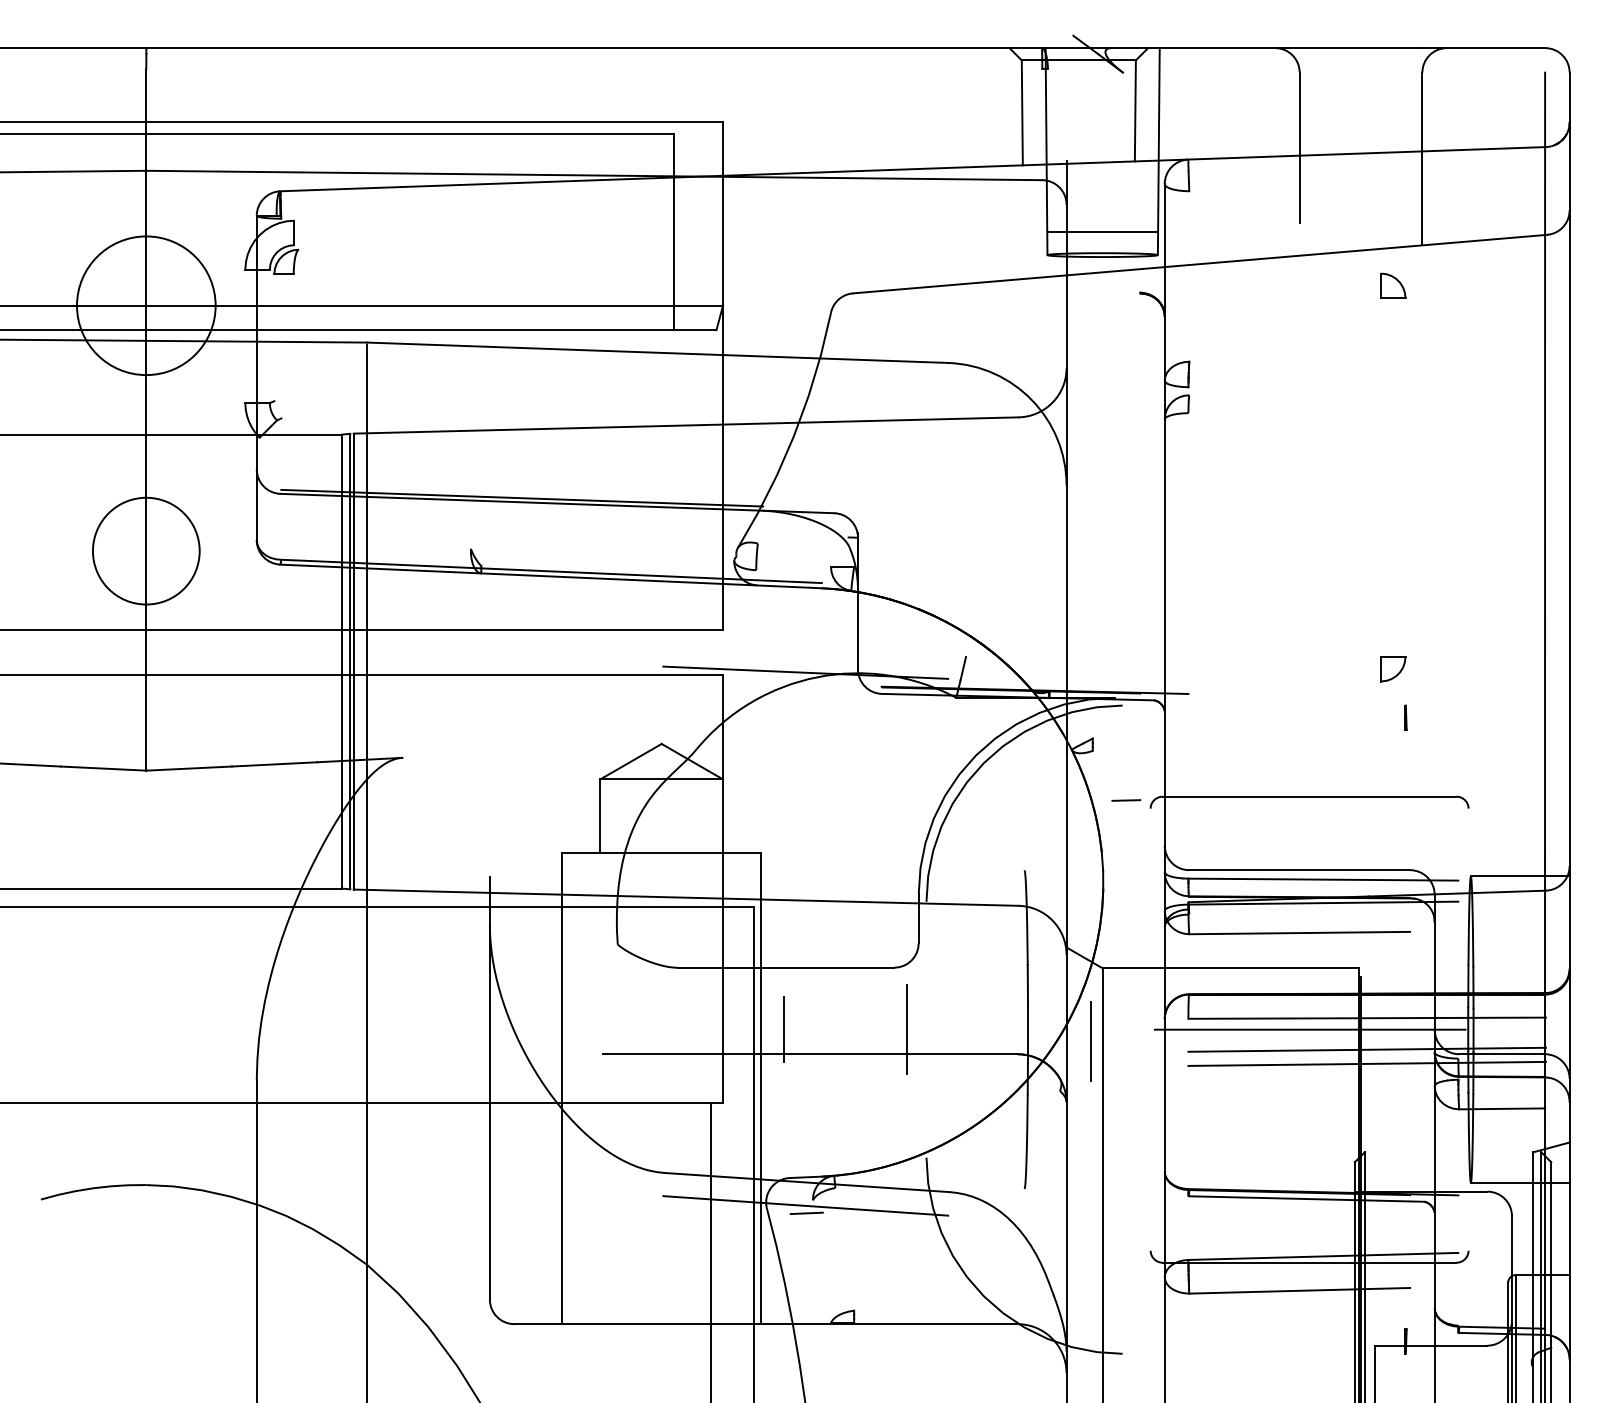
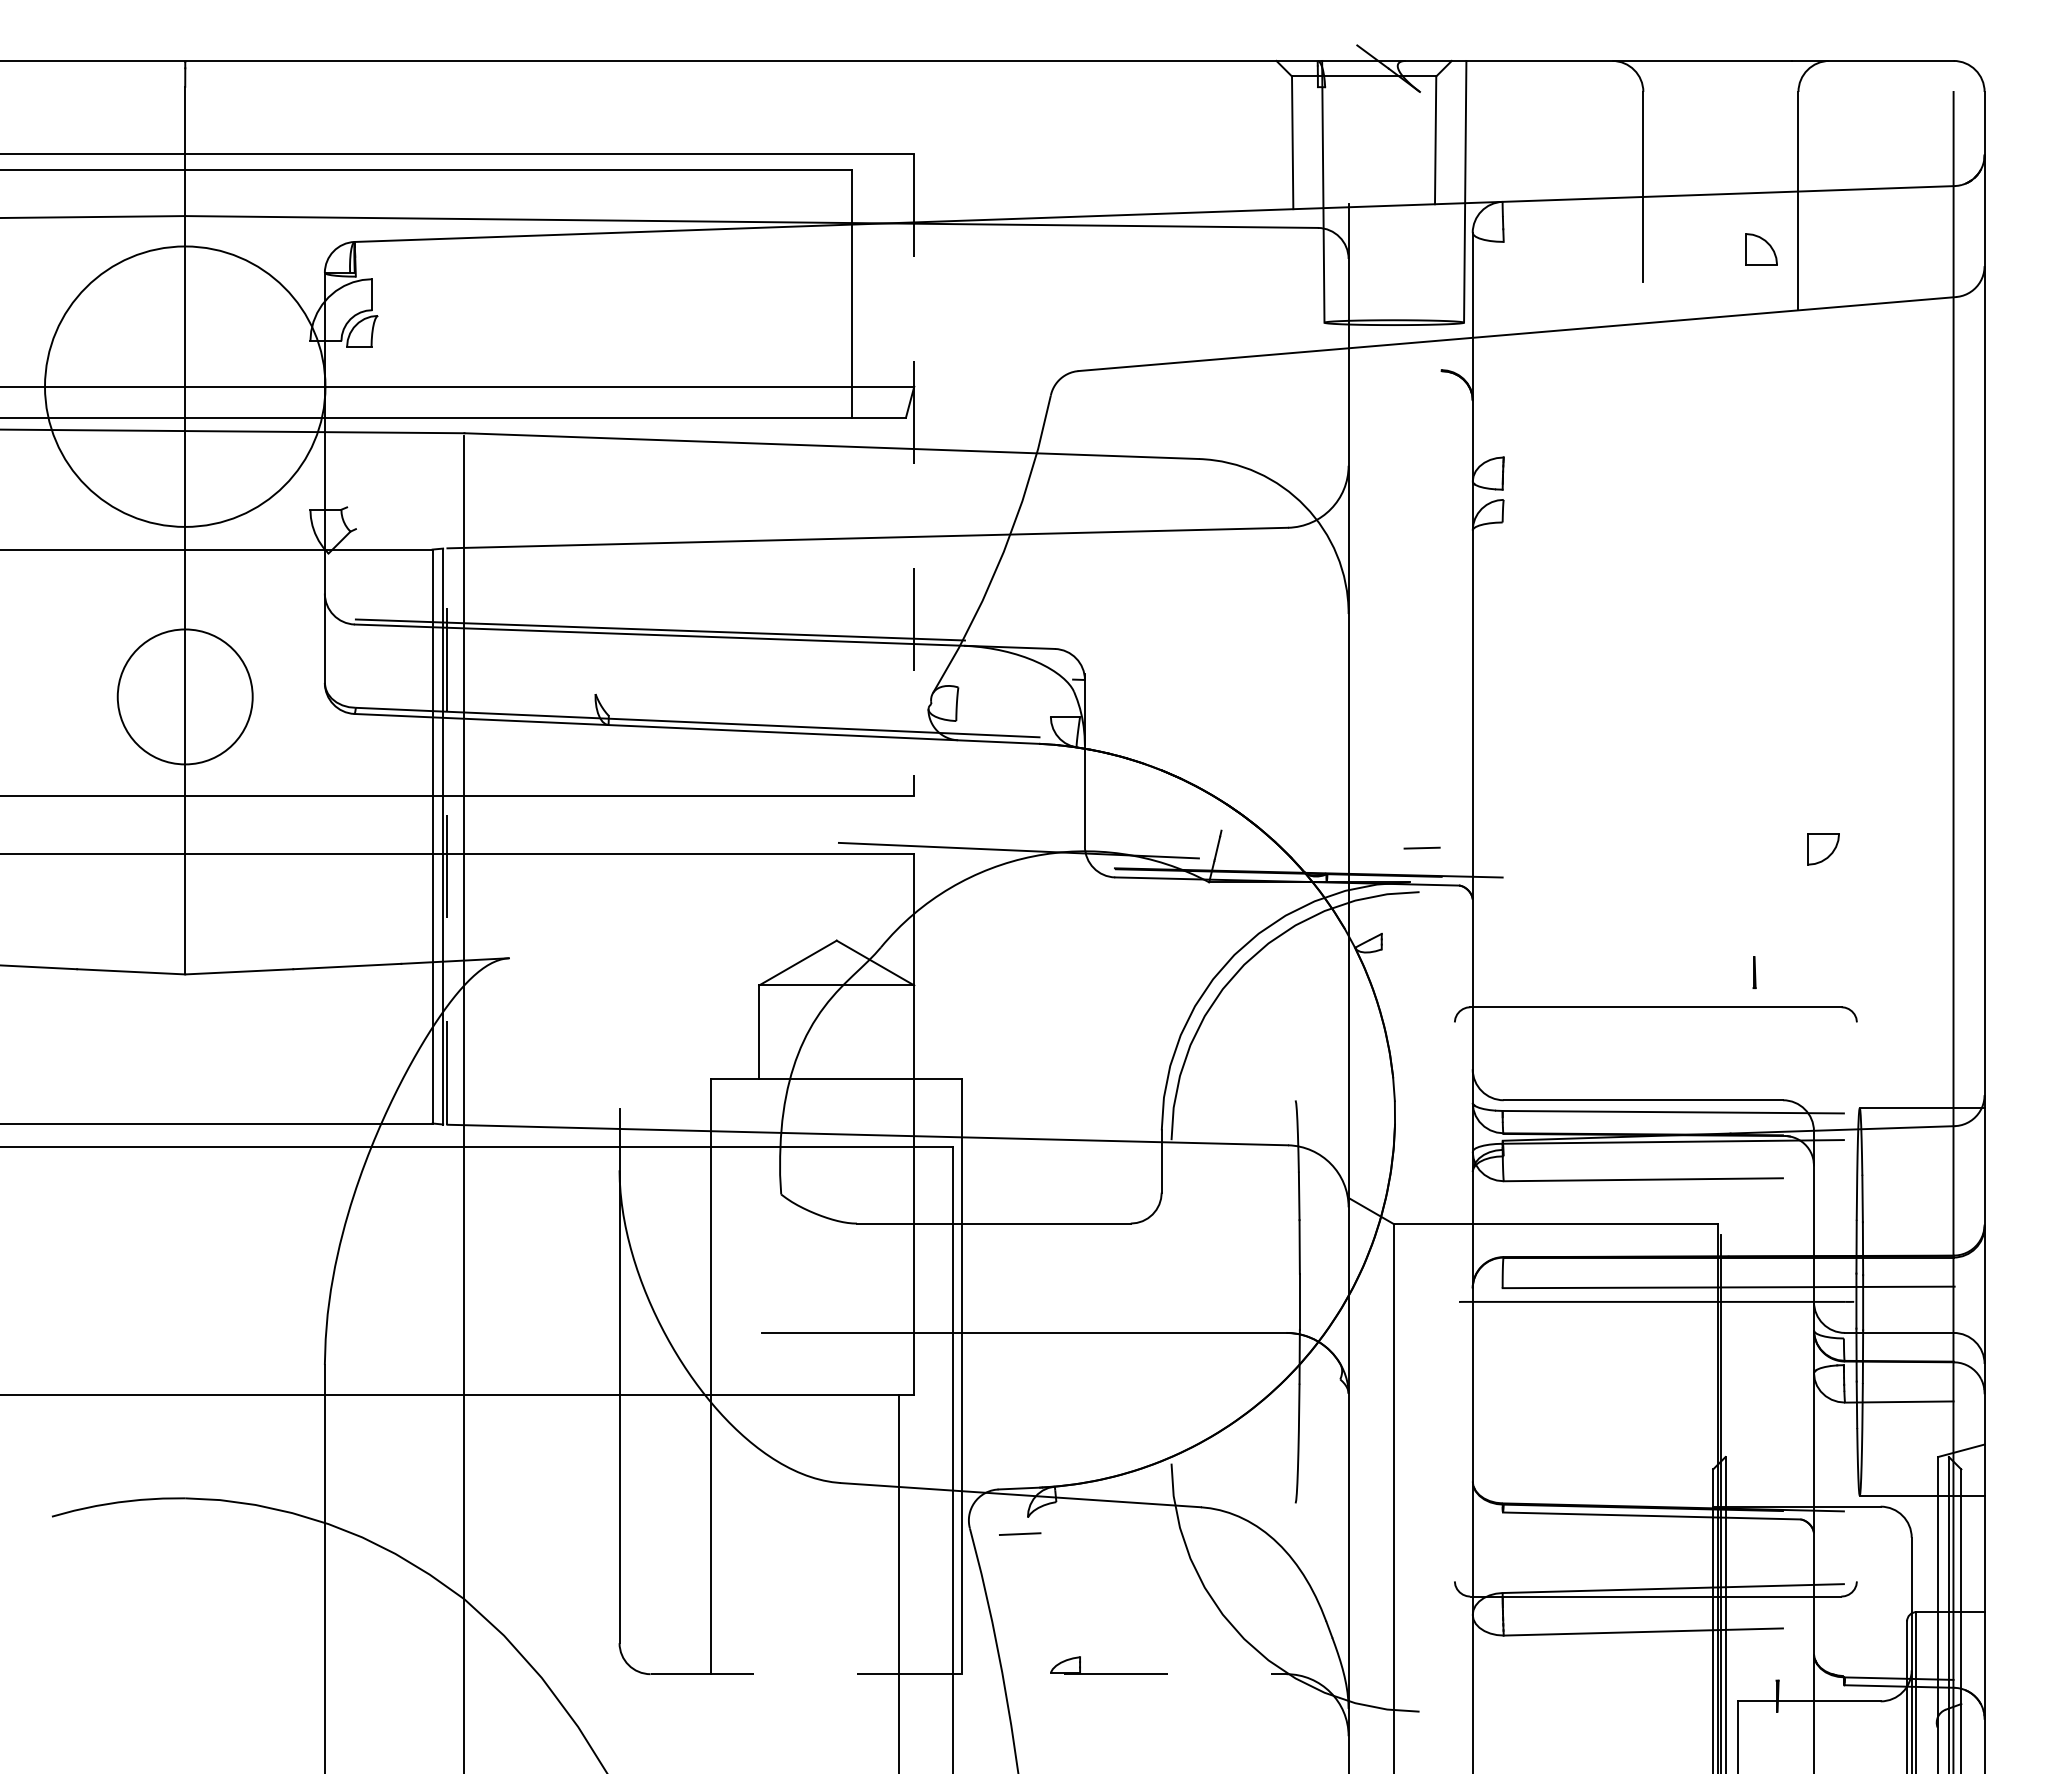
line: (1102, 232) -> (1394, 293), removed
part: (1393, 285) -> (1761, 249), moved
circle: (145, 305) -> (184, 386), size x1.6
line: (723, 376) -> (914, 475), solid -> dashed
line: (353, 661) -> (447, 836), solid -> dashed
part: (1393, 669) -> (1823, 849), moved
line: (1405, 717) -> (1754, 972), moved
line: (1125, 799) -> (1421, 847), moved
line: (784, 1029) -> (991, 1301), removed
line: (906, 1029) -> (1146, 1301), removed
line: (1090, 1041) -> (1379, 1316), removed
line: (1367, 1049) -> (1728, 1326), removed
line: (1367, 1063) -> (1728, 1344), removed
line: (805, 1205) -> (1018, 1524), removed
line: (765, 1324) -> (968, 1674), solid -> dashed

